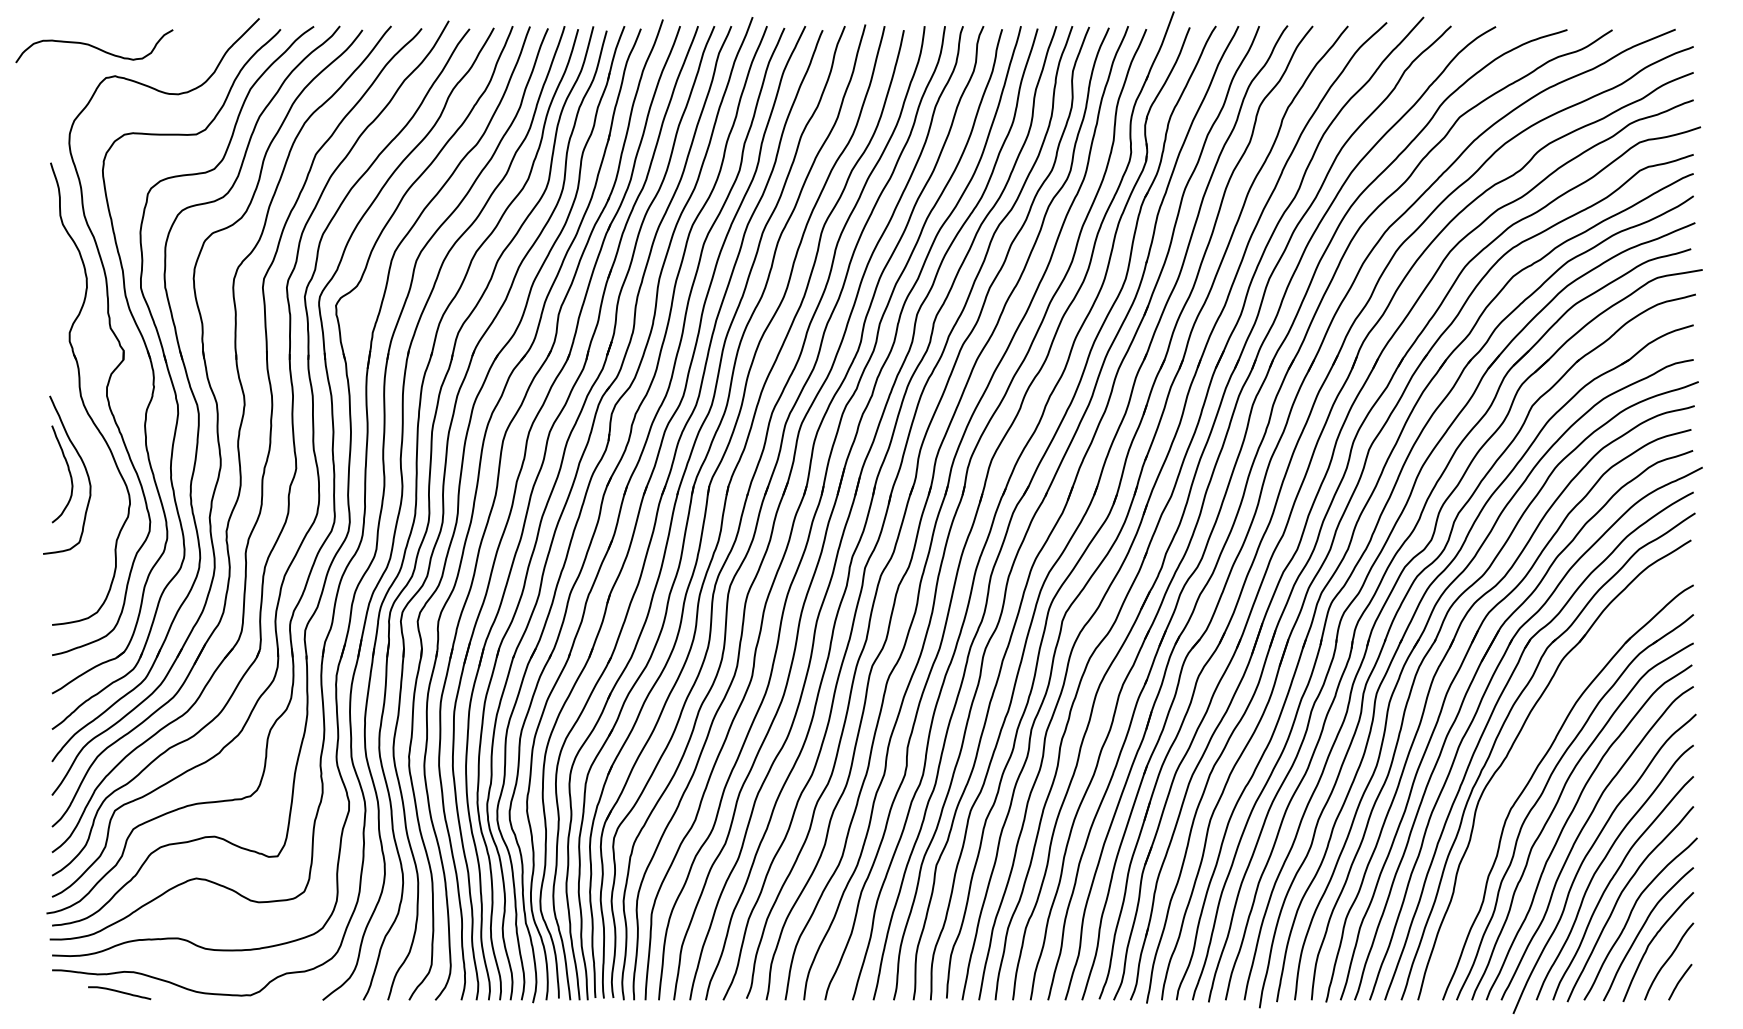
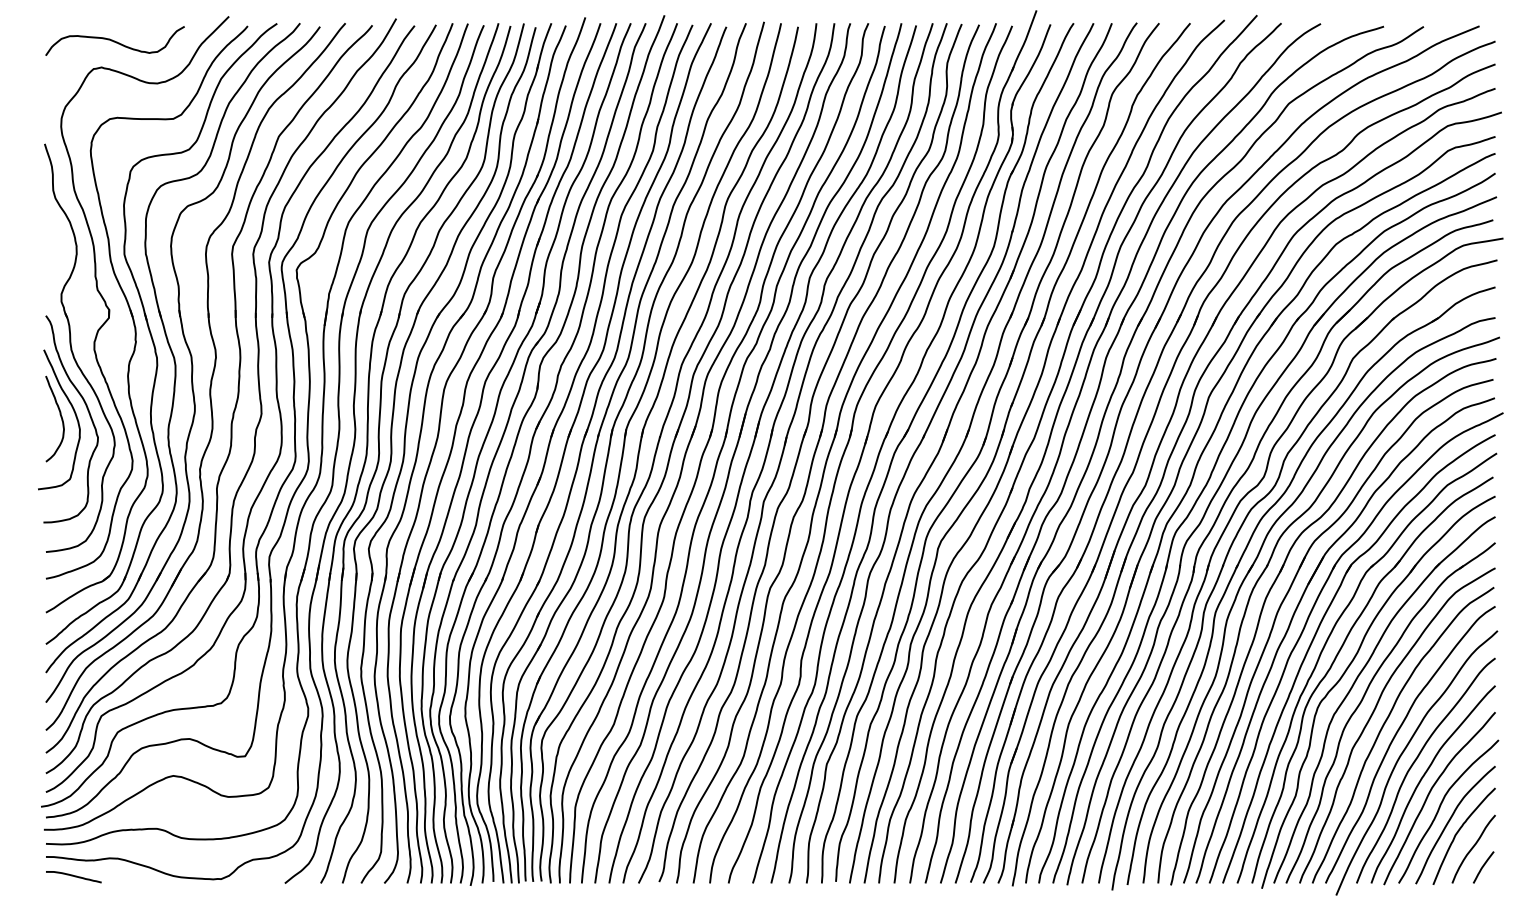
curve: (94, 46) -> (115, 41), moved
curve: (100, 468) -> (88, 413), added
part: (1525, 759) -> (1346, 670), added
curve: (119, 992) -> (73, 876), moved

